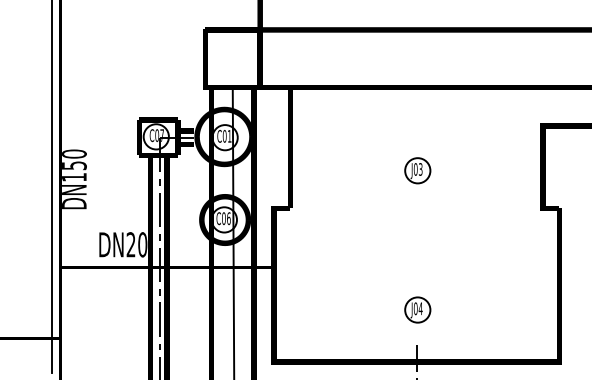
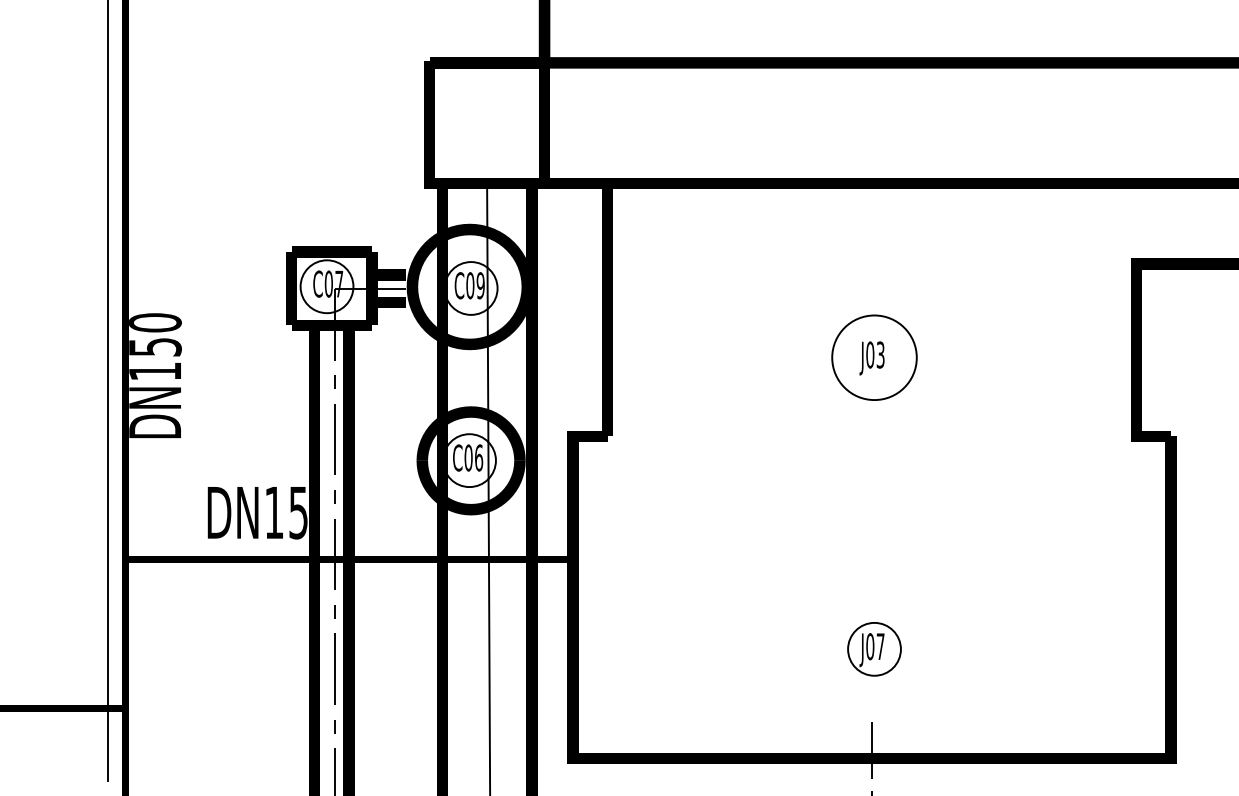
text: (229, 135) -> (480, 283), C01 -> C09
circle: (417, 170) -> (873, 357), size x1.6
text: (136, 244) -> (285, 512), DN20 -> DN15
text: (420, 308) -> (880, 646), J04 -> J07

